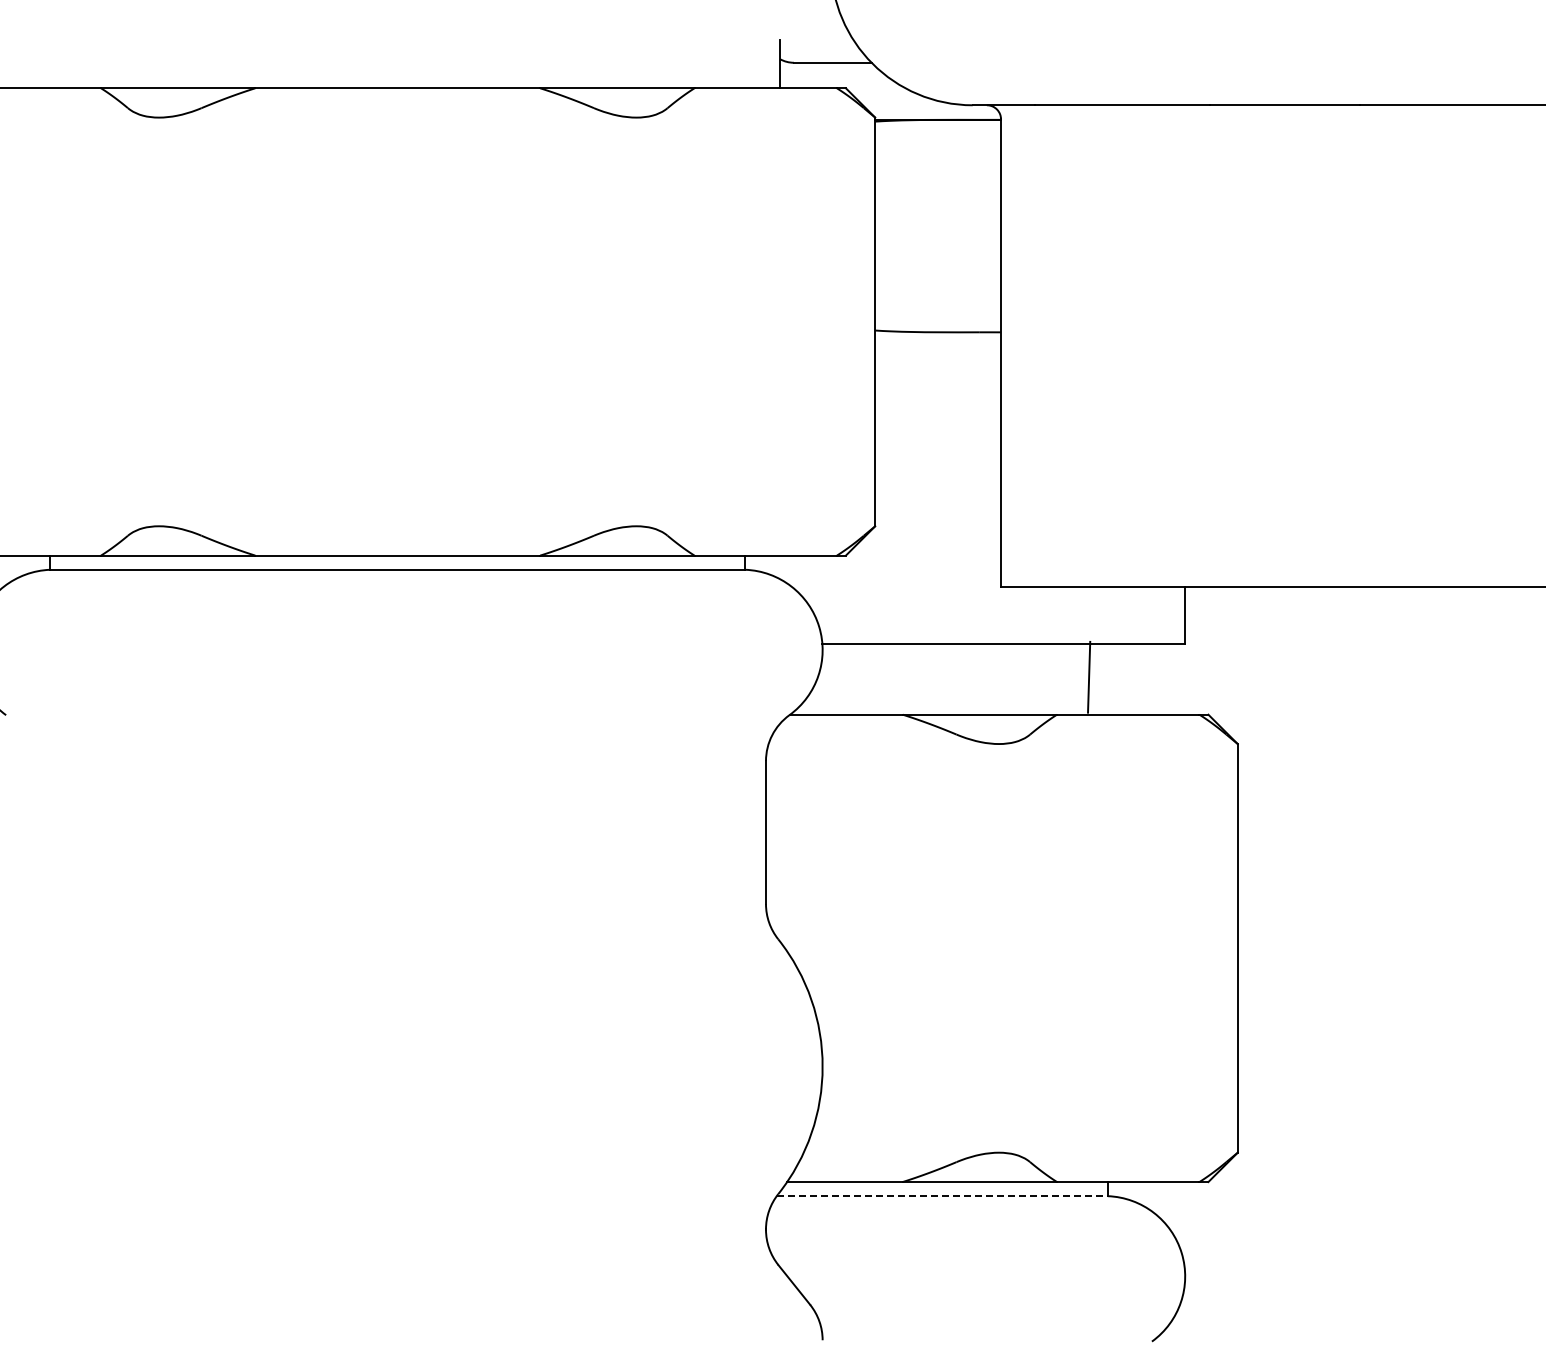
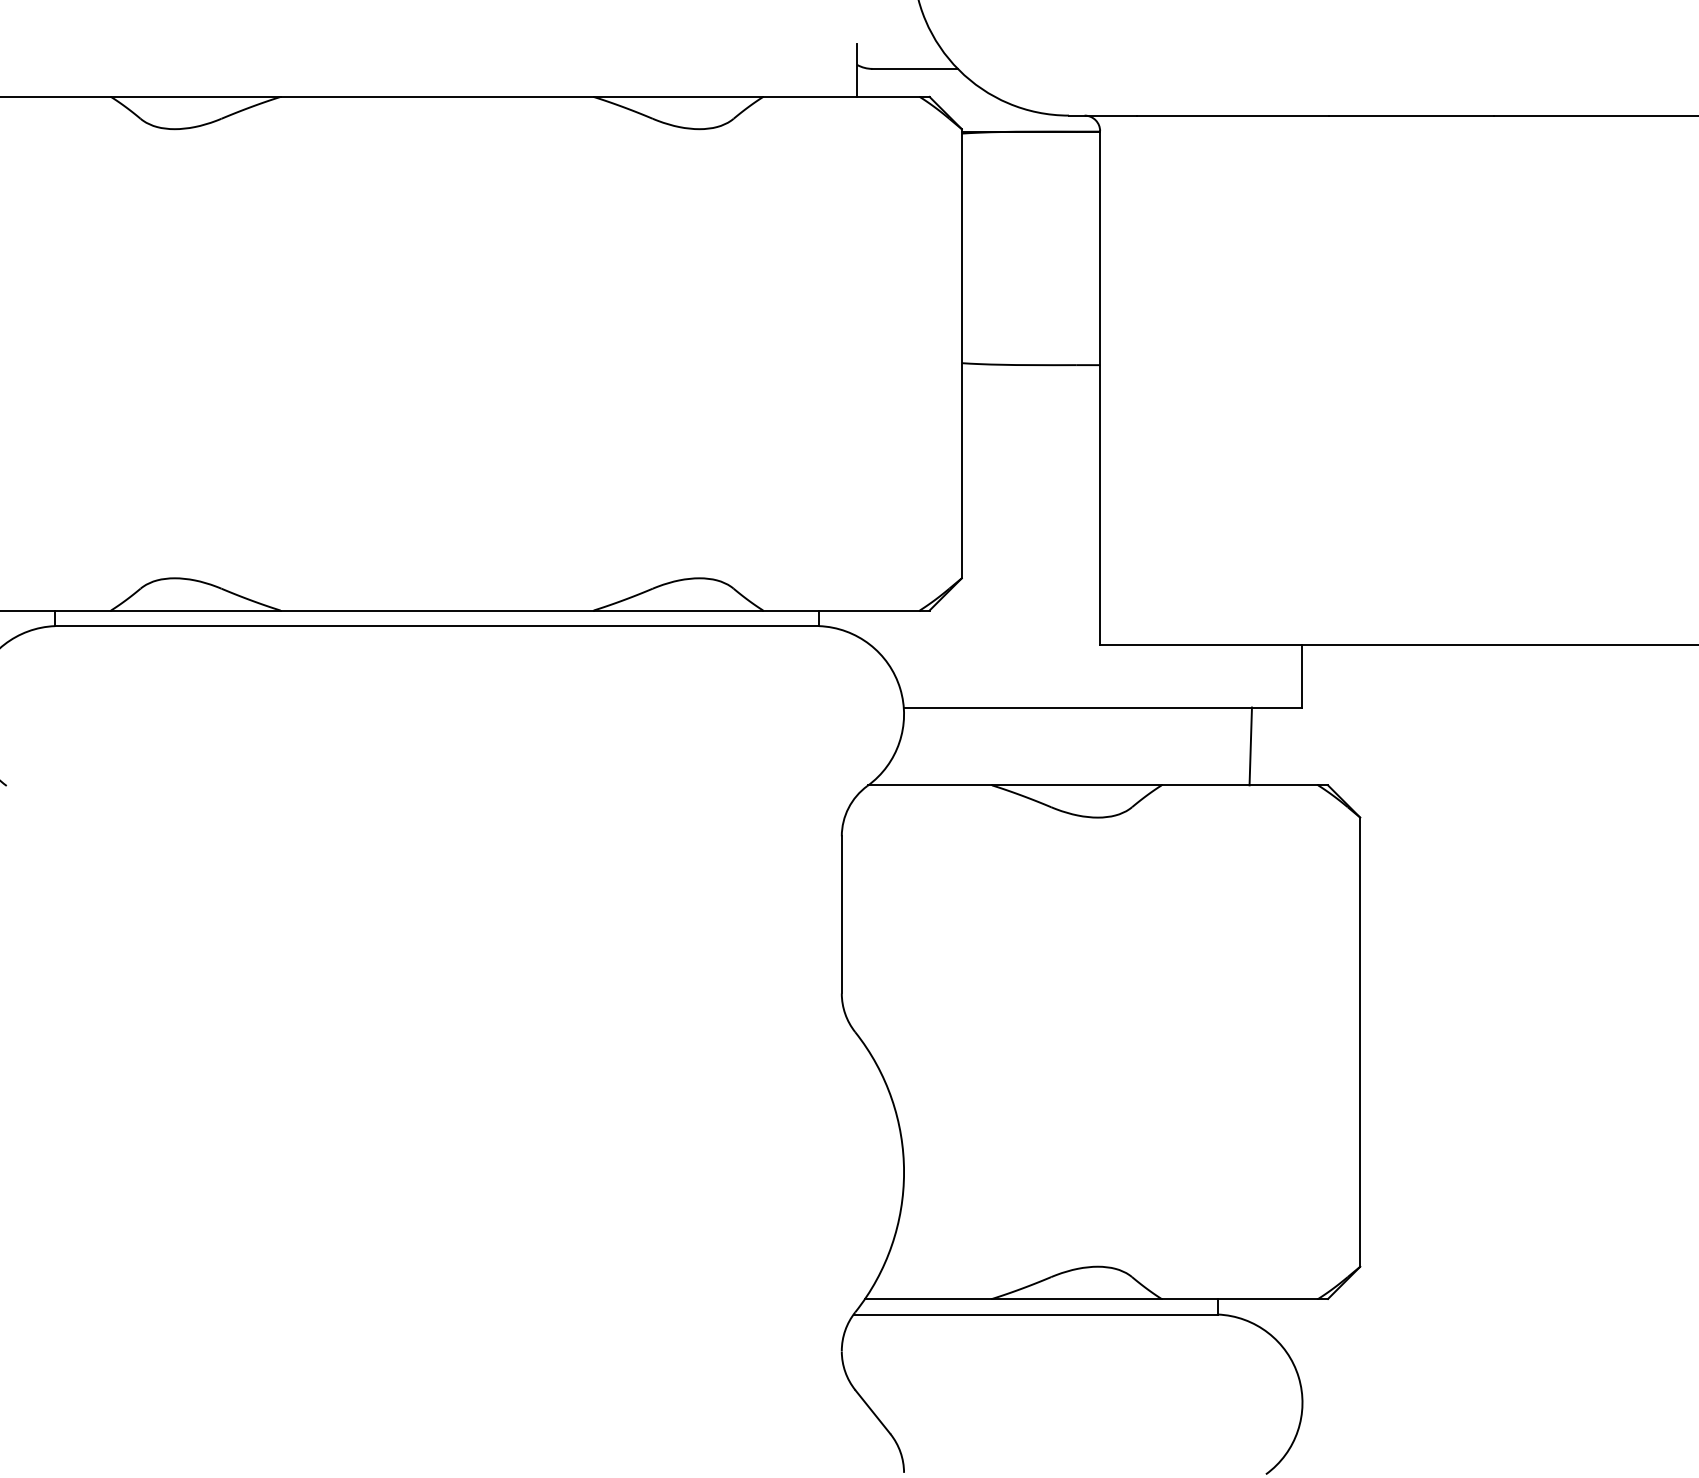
line: (1089, 676) -> (1251, 745), moved
line: (942, 1196) -> (1035, 1314), dashed -> solid

